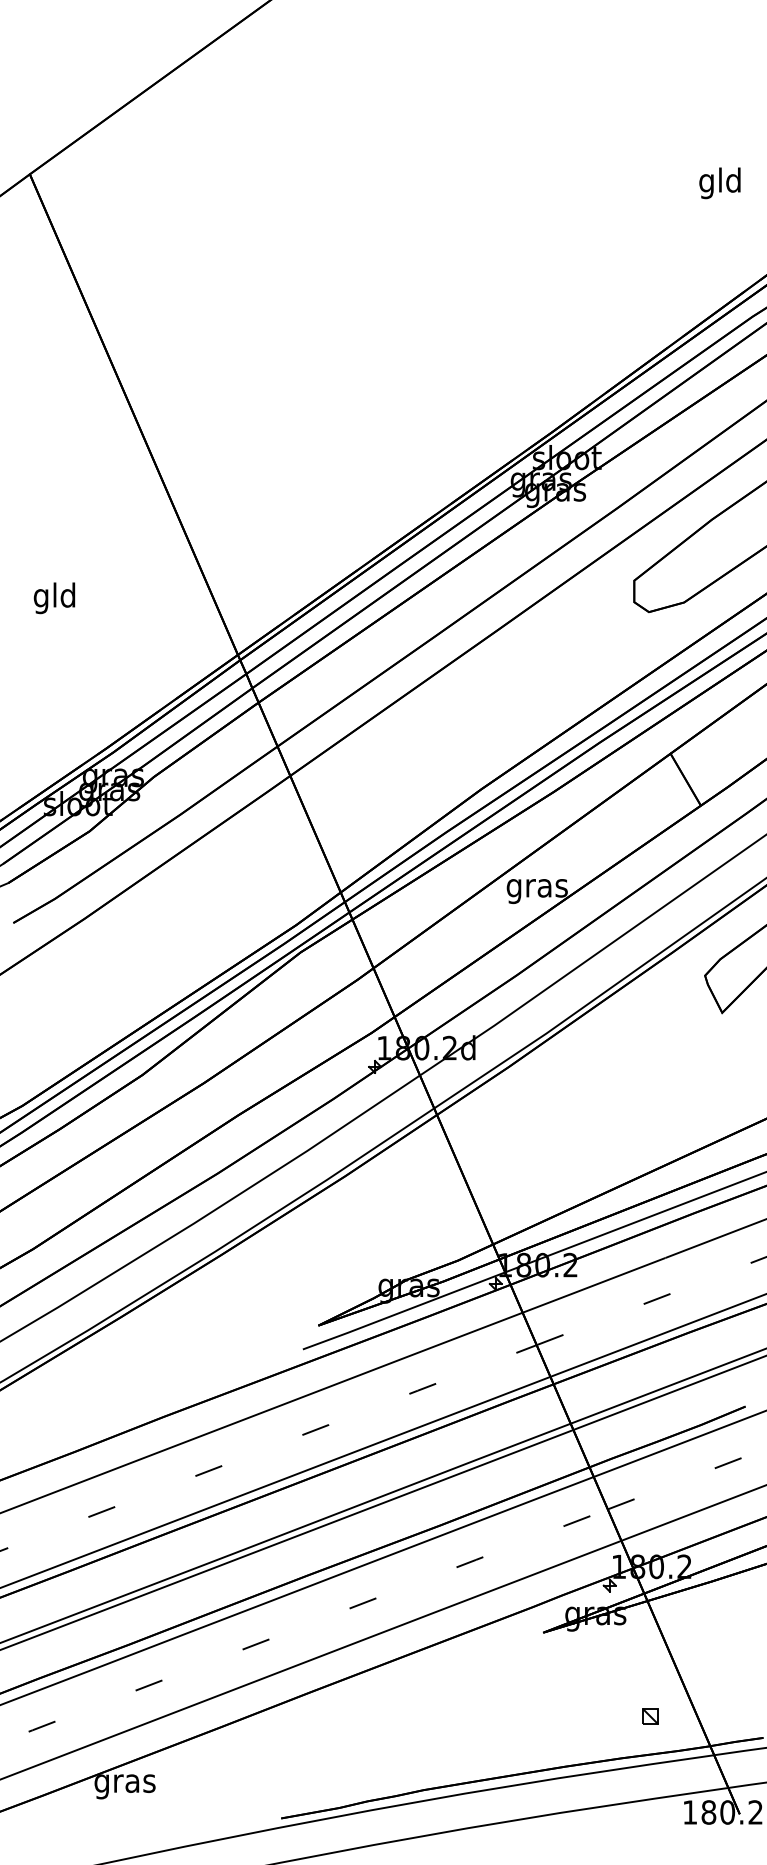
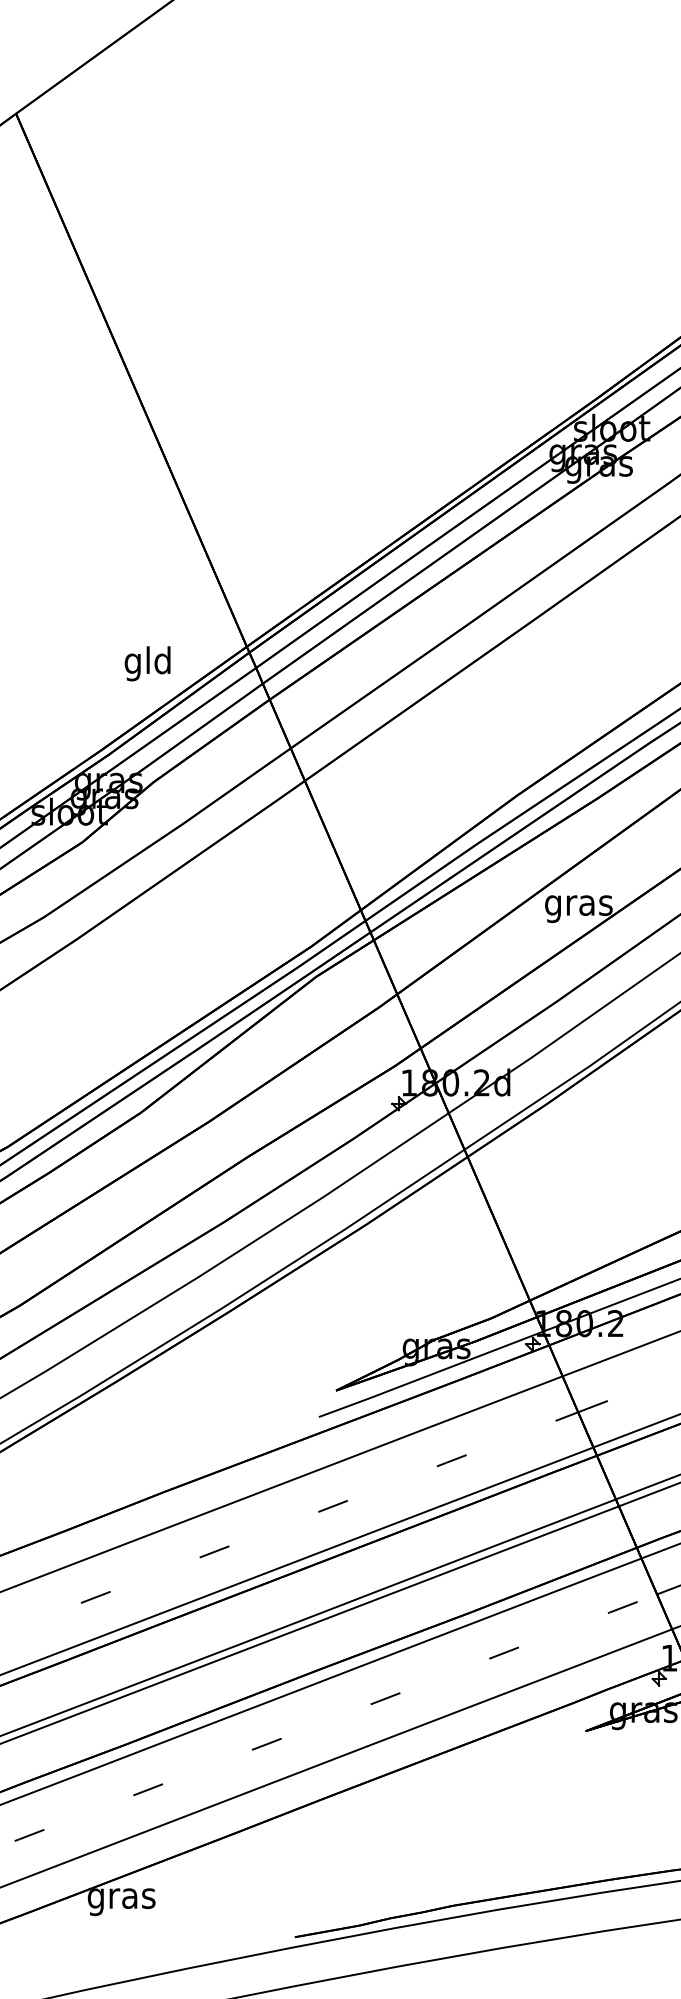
text: (54, 598) -> (147, 664), moved

